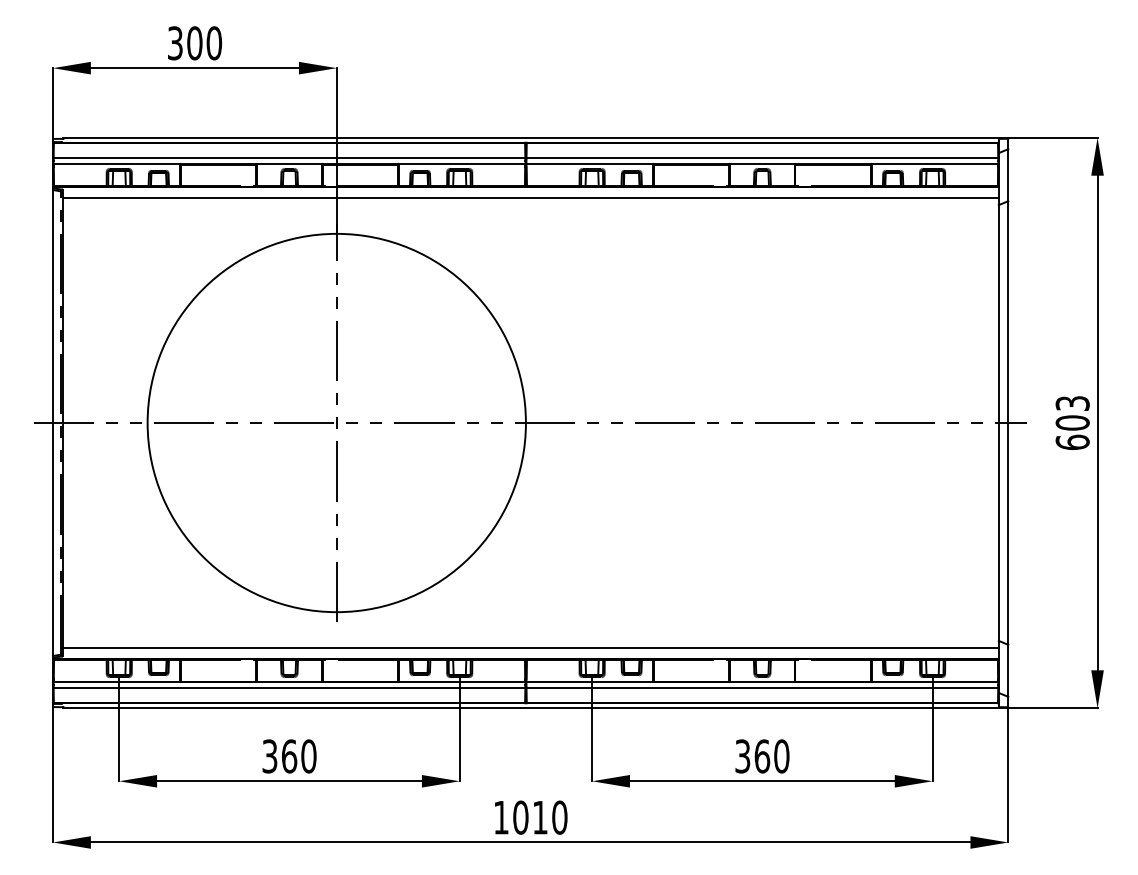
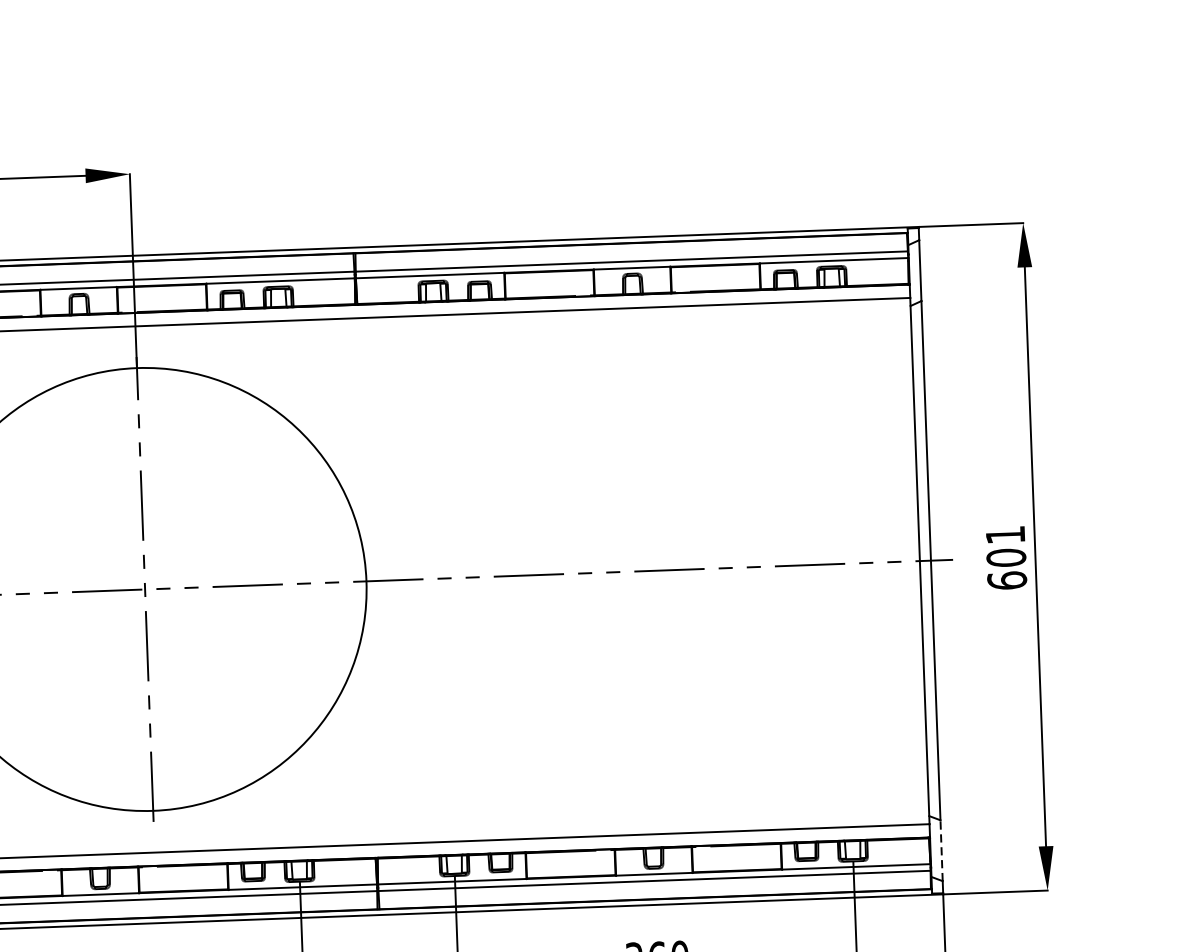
text: (1072, 403) -> (1005, 535), 603 -> 601
line: (1008, 670) -> (941, 850), solid -> dashed

